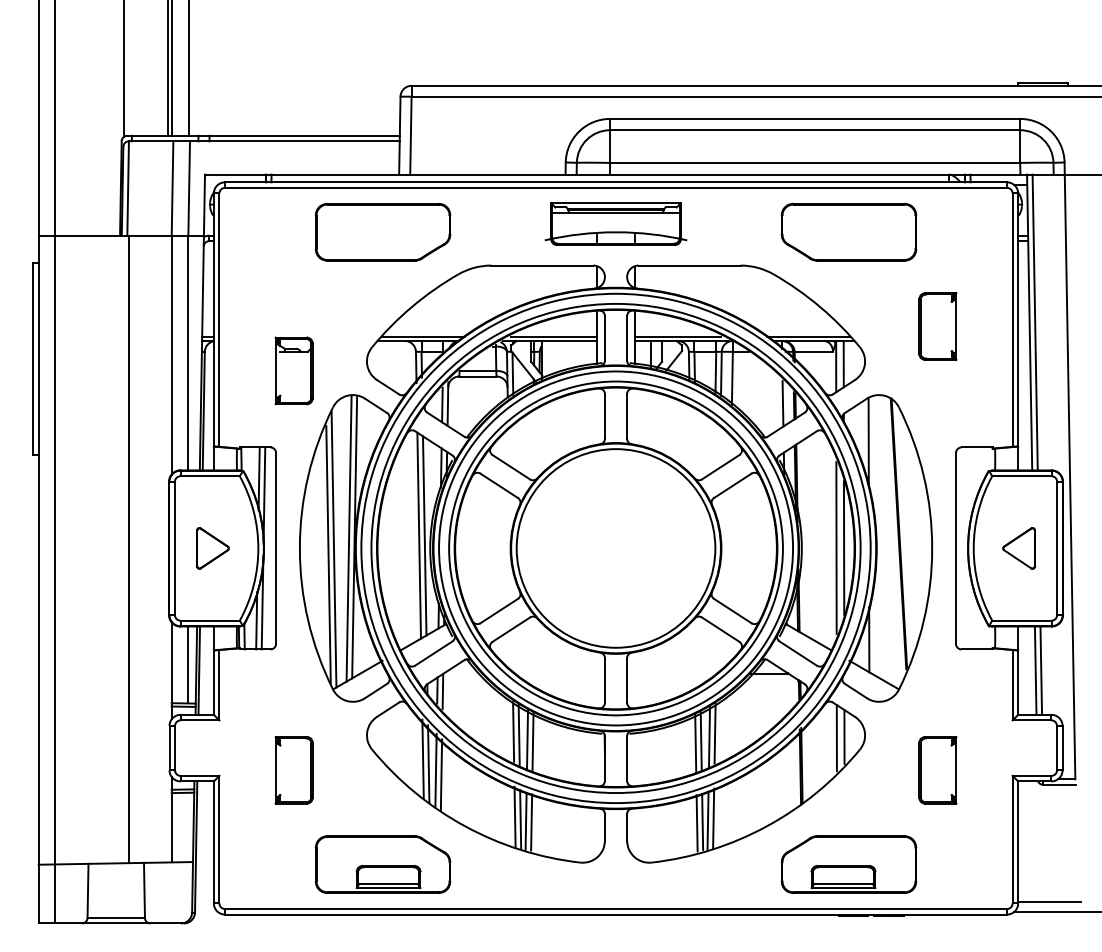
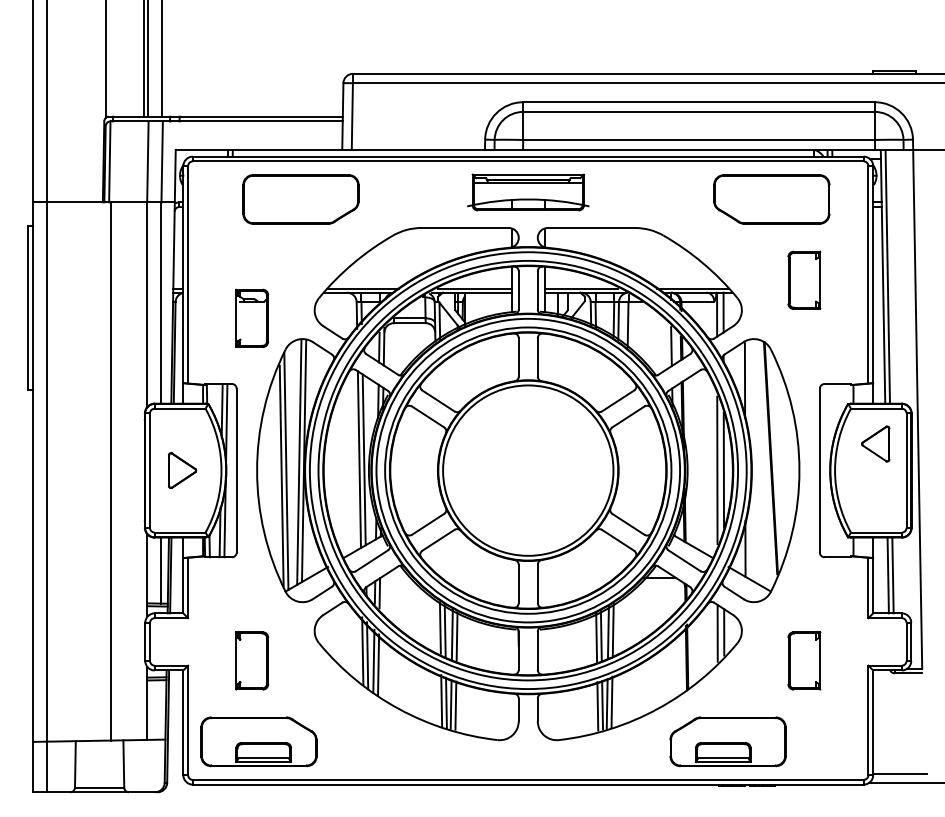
part: (382, 232) -> (300, 199), moved
part: (848, 232) -> (771, 199), moved
part: (1018, 548) -> (875, 444), moved
part: (382, 864) -> (258, 741), moved

